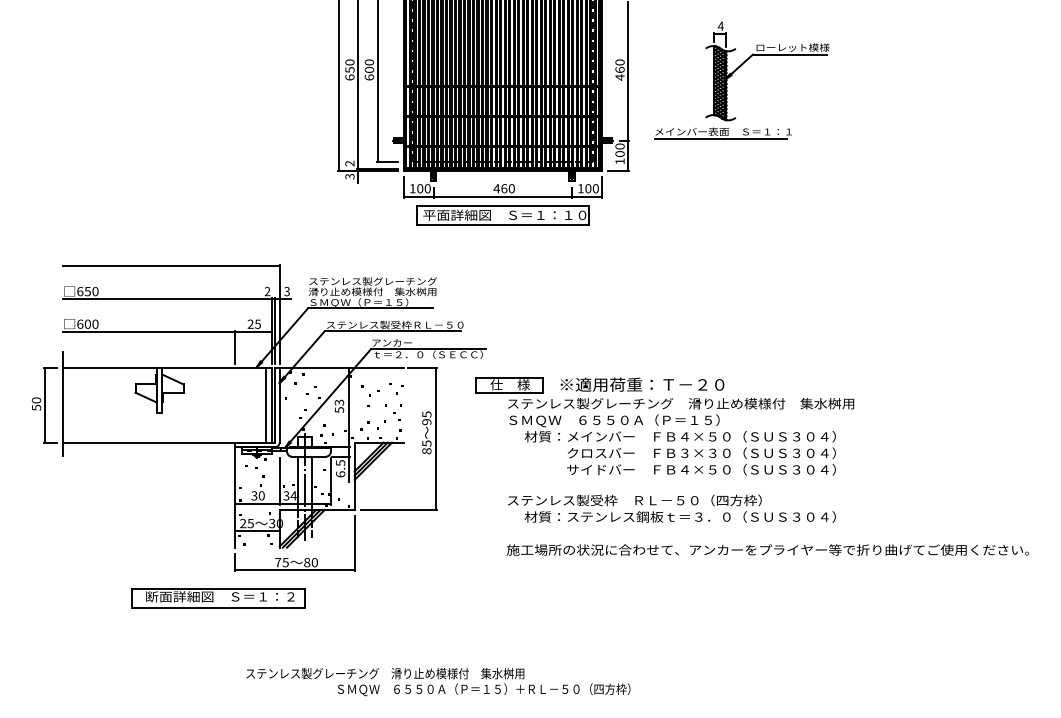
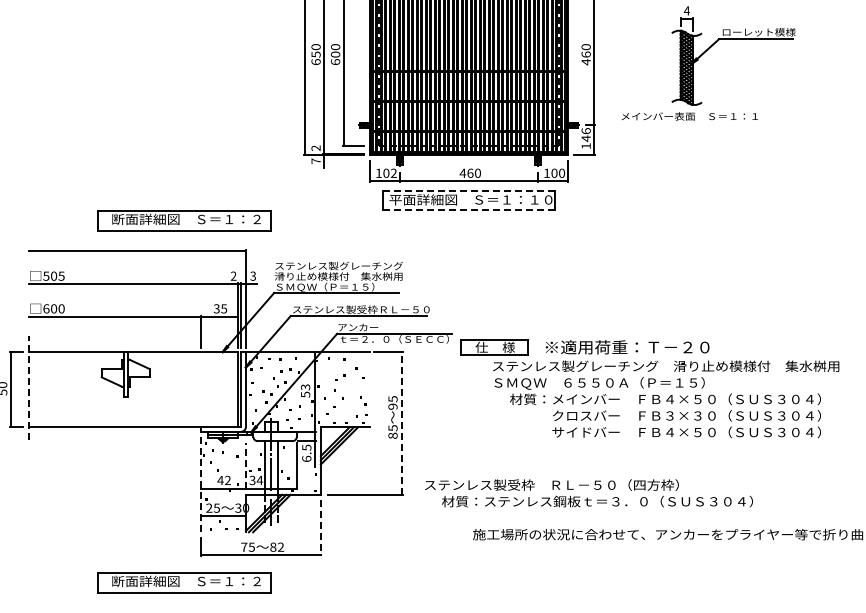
line: (720, 138) -> (686, 123), removed
text: (619, 150) -> (585, 135), 100 -> 146
text: (349, 176) -> (315, 161), 3 -> 7
text: (427, 188) -> (393, 173), 100 -> 102
line: (503, 205) -> (469, 190), solid -> dashed
line: (502, 225) -> (468, 210), solid -> dashed
part: (218, 236) -> (184, 221), added
text: (87, 291) -> (53, 276), 650 -> 505
text: (250, 324) -> (216, 309), 25 -> 35
line: (62, 403) -> (28, 388), solid -> dashed
line: (266, 404) -> (232, 389), removed
part: (664, 426) -> (649, 389), moved
line: (436, 438) -> (402, 423), solid -> dashed
line: (279, 480) -> (245, 465), solid -> dashed
text: (257, 495) -> (223, 480), 30 -> 42
line: (234, 496) -> (200, 481), solid -> dashed
text: (671, 508) -> (588, 493), moved
line: (354, 543) -> (320, 528), solid -> dashed
text: (314, 562) -> (280, 547), 80 -> 82

